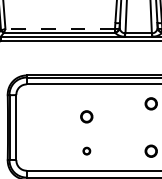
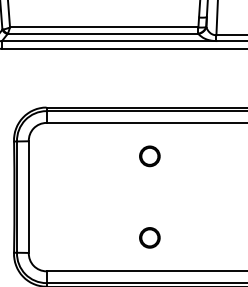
line: (60, 28) -> (104, 26), dashed -> solid
circle: (86, 116) -> (149, 155), moved
circle: (86, 150) -> (149, 236), size x1.67

